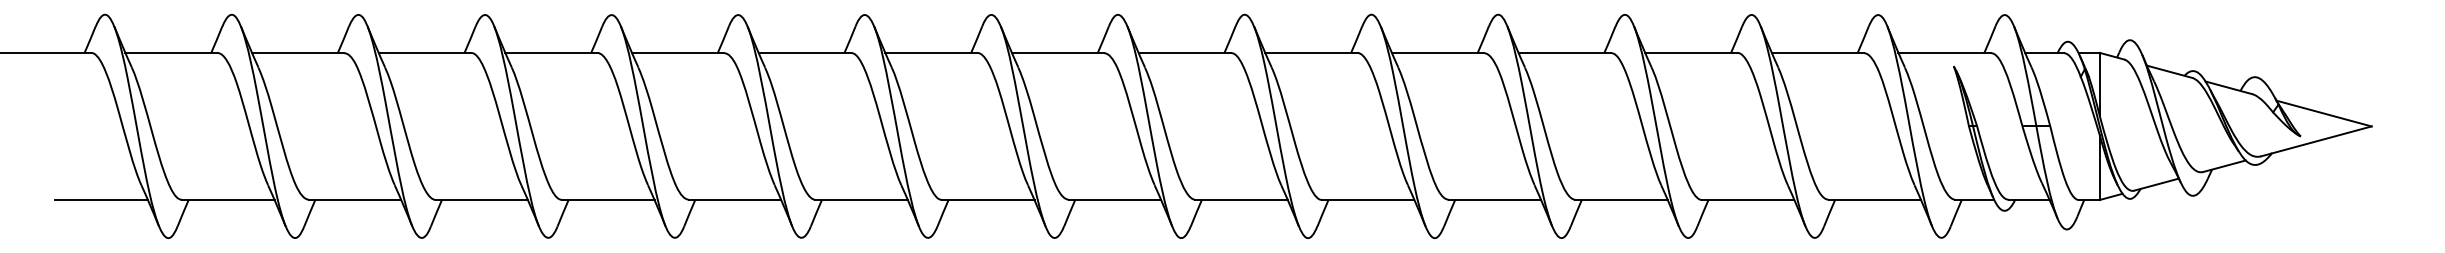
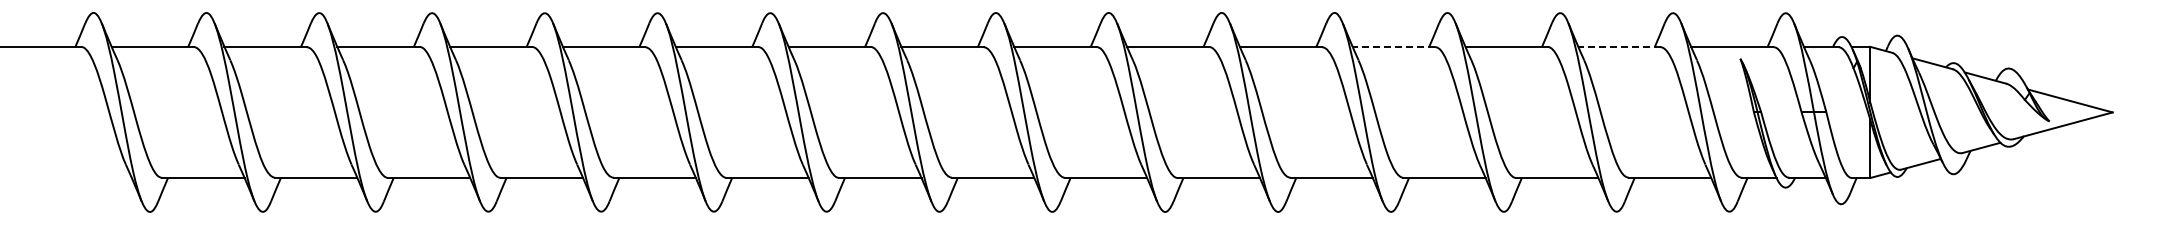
line: (1564, 52) -> (1393, 46), solid -> dashed
line: (1816, 52) -> (1618, 46), solid -> dashed
line: (100, 199) -> (89, 177), removed

